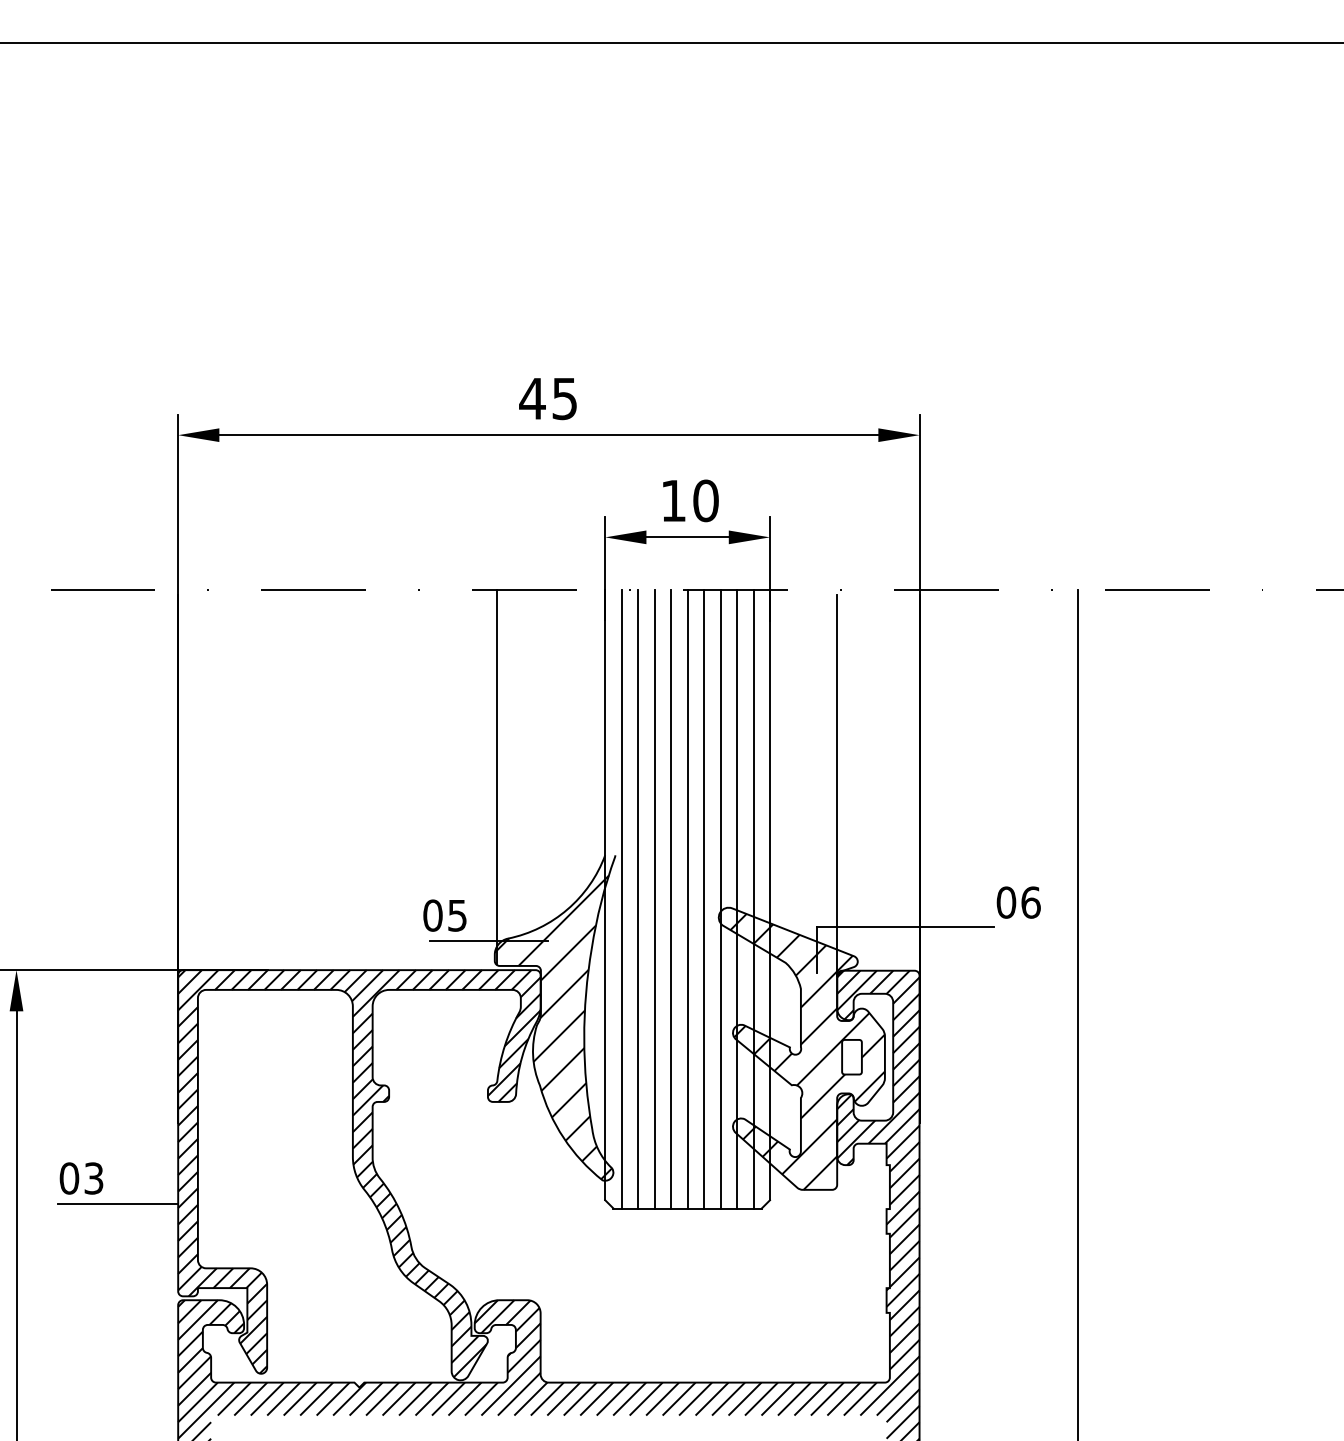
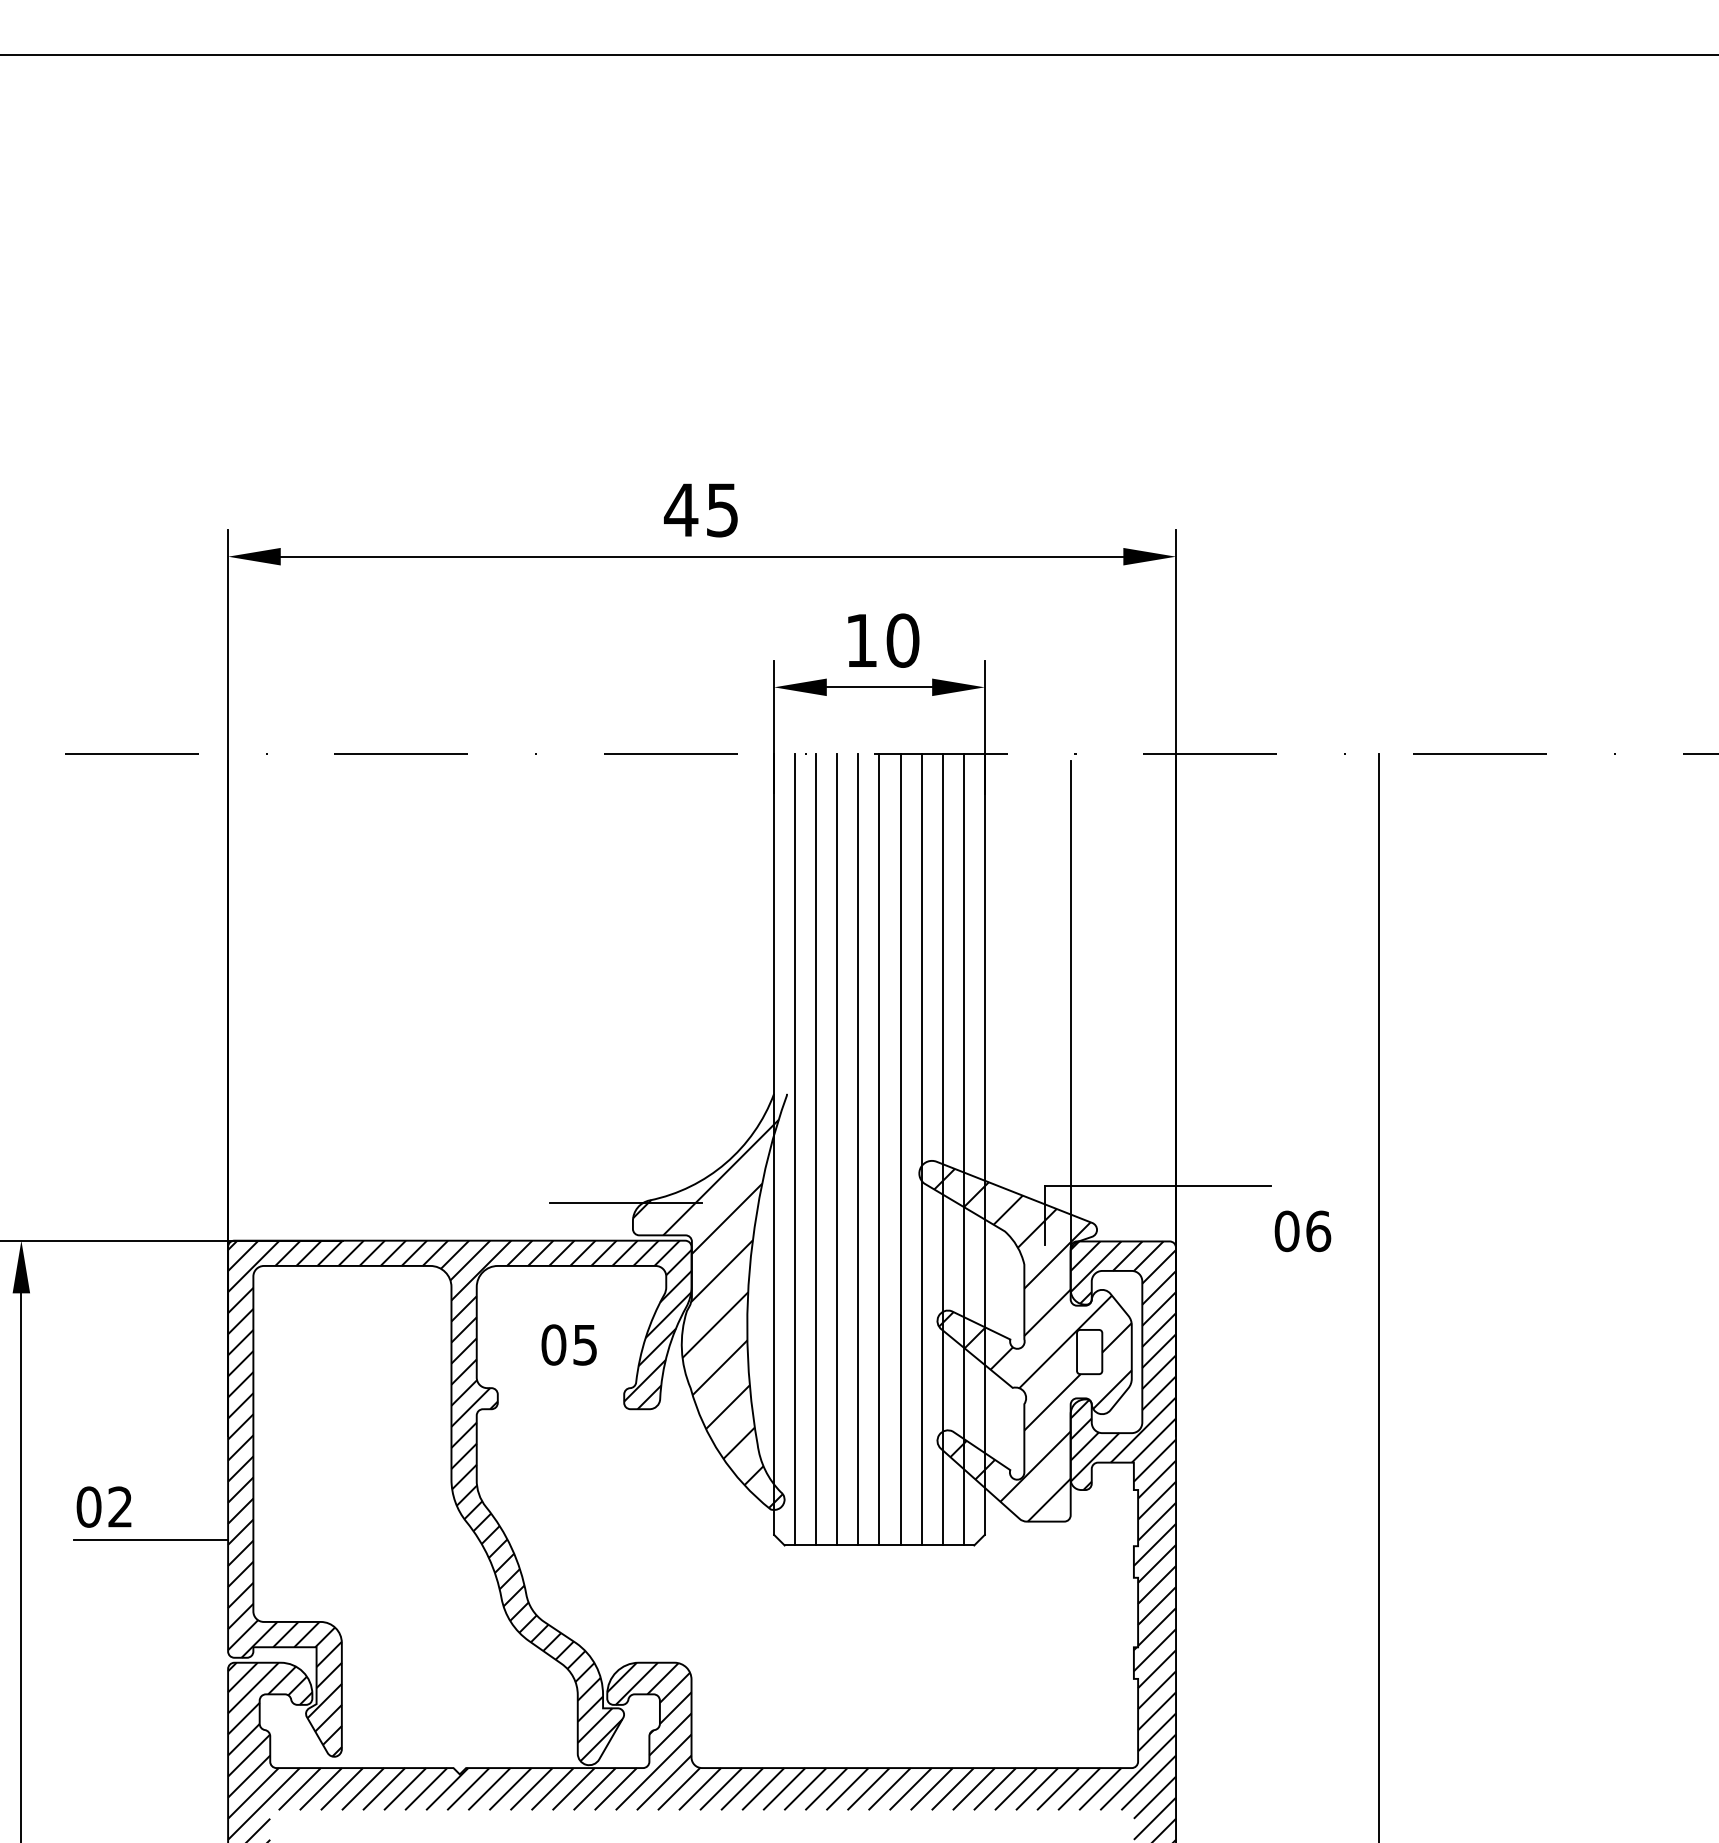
line: (496, 776) -> (635, 993), removed
text: (1018, 902) -> (1302, 1231), moved
text: (444, 915) -> (568, 1344), moved
text: (94, 1178) -> (120, 1506), 03 -> 02

